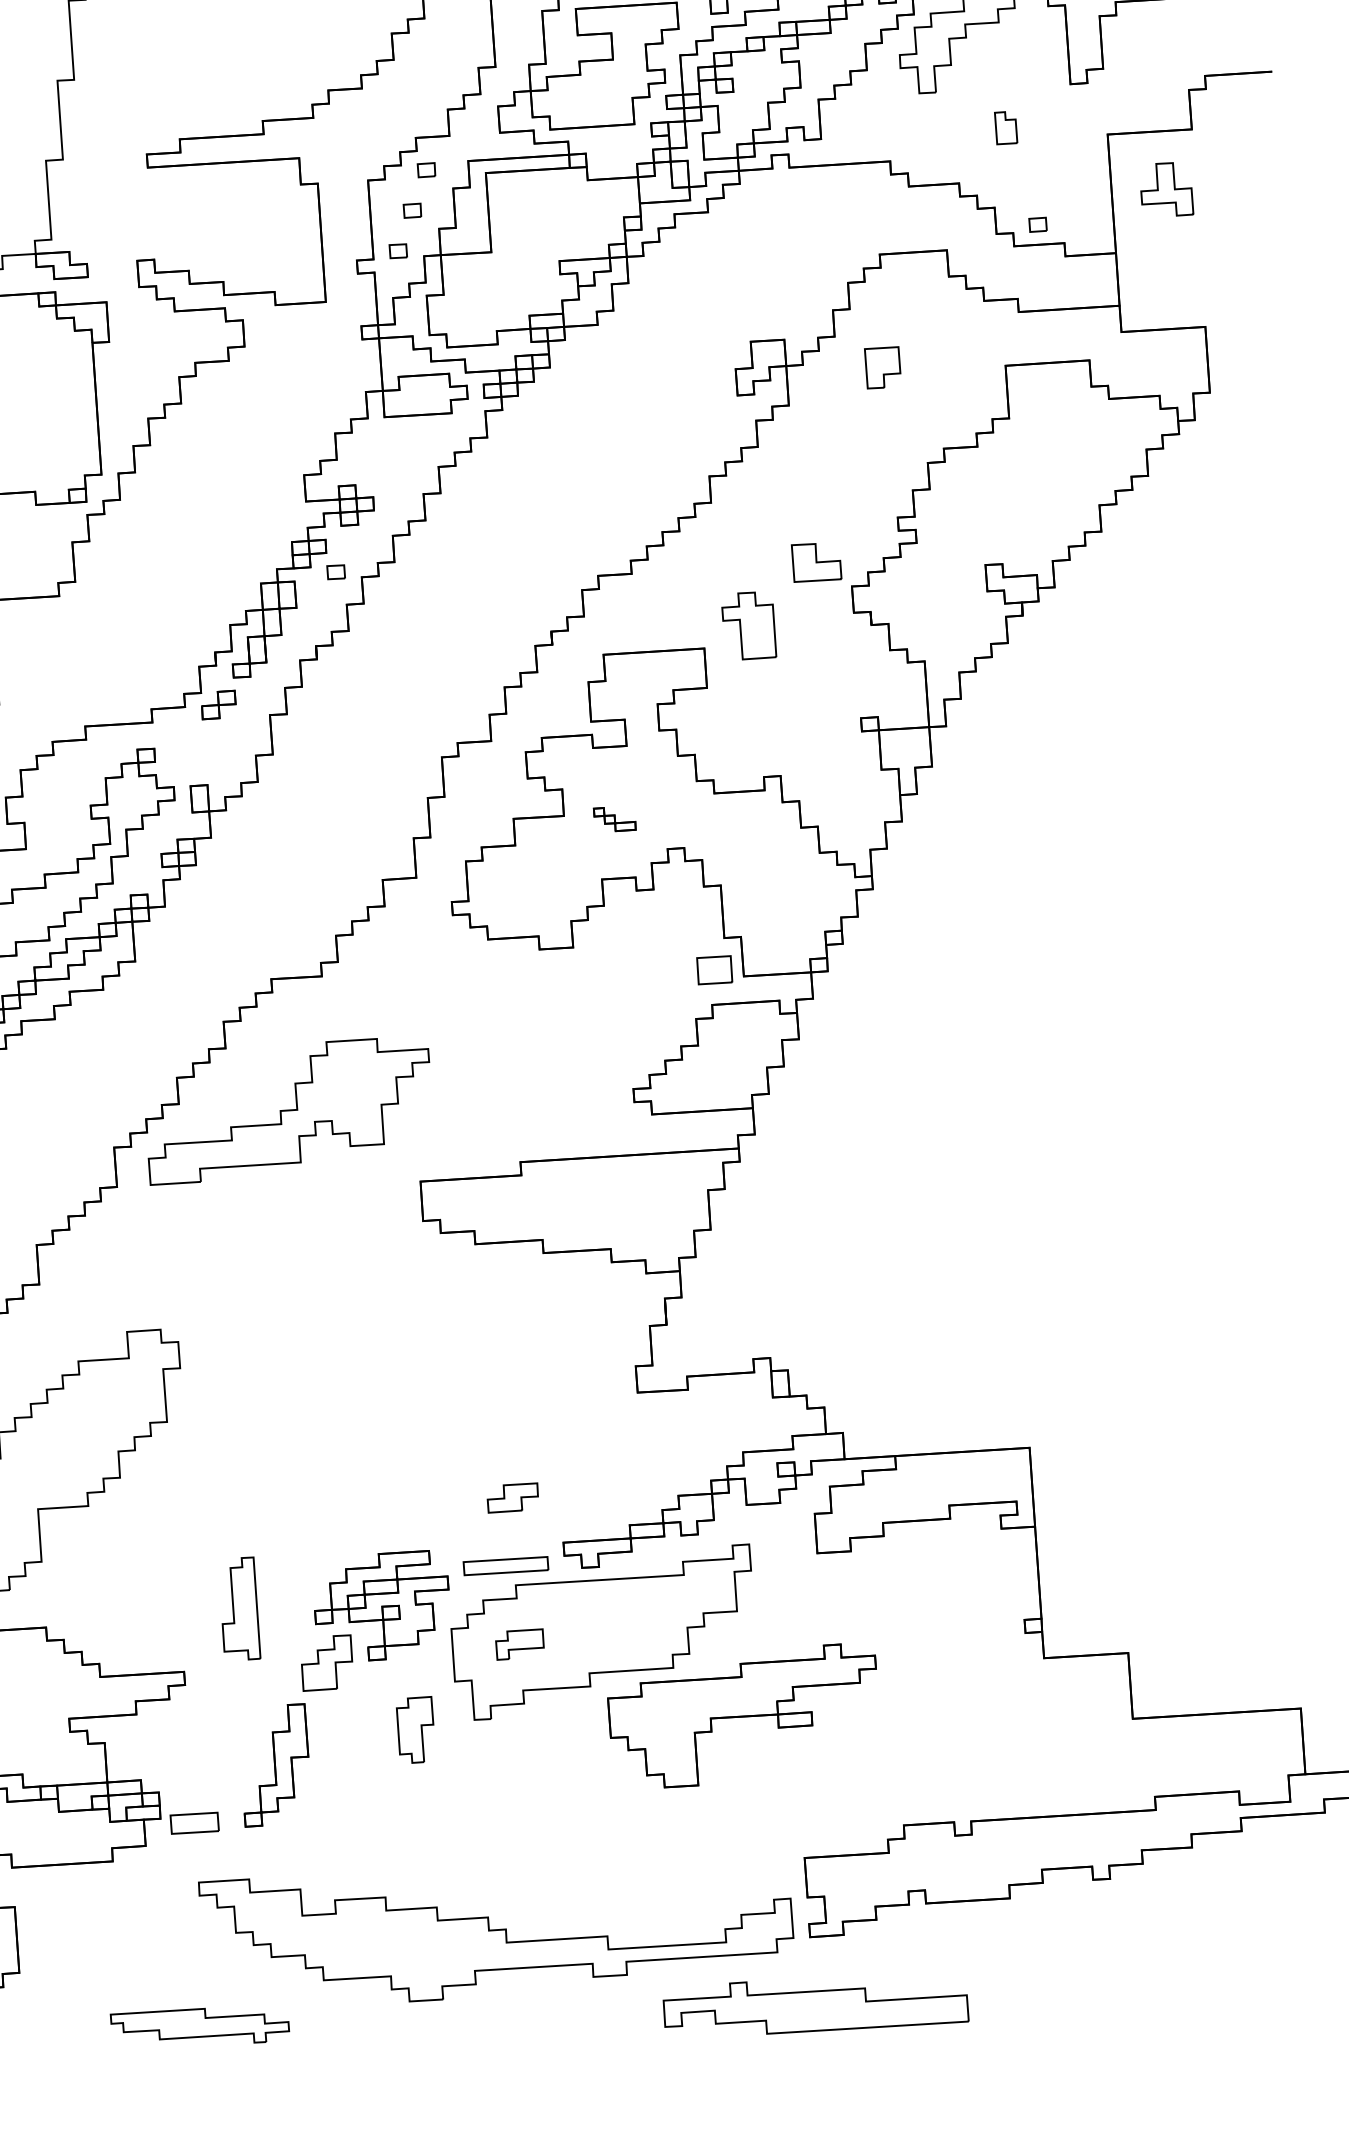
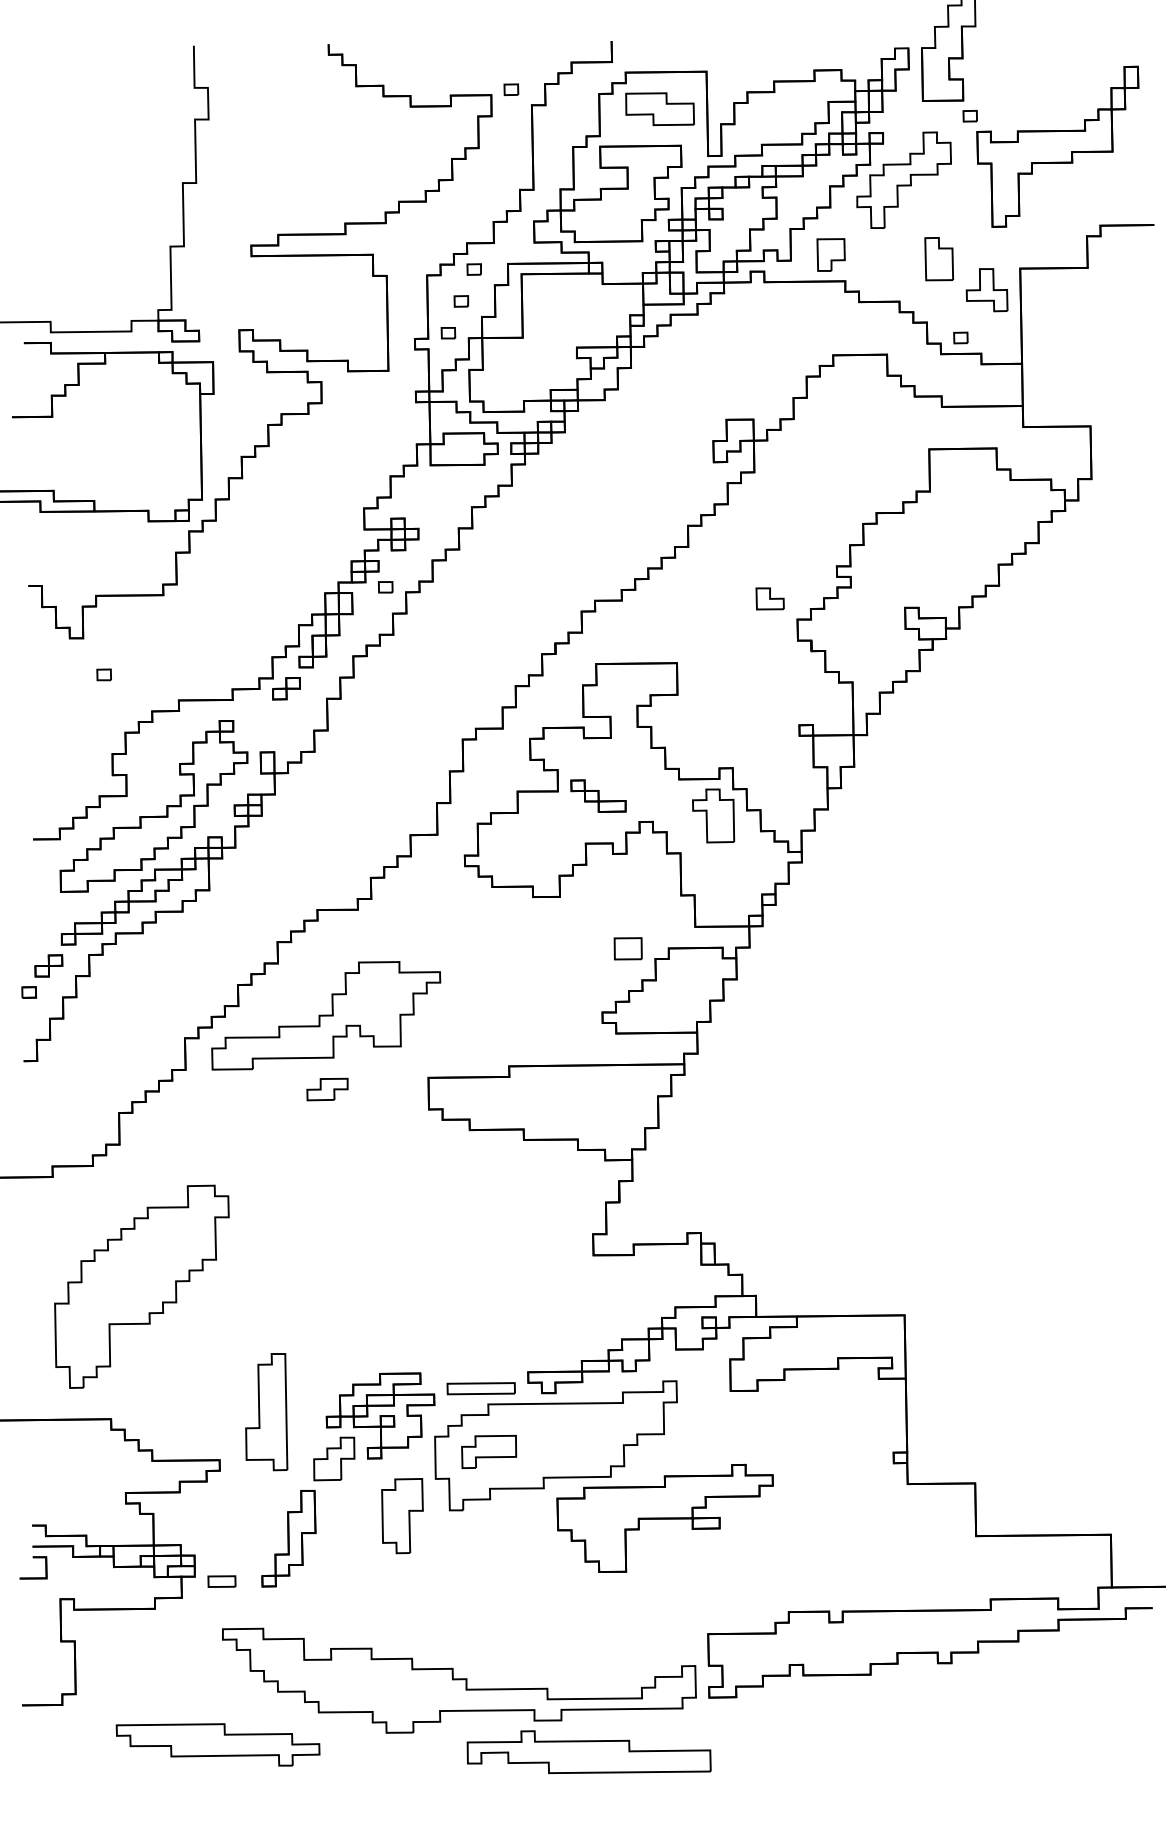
part: (1006, 128) -> (939, 259), size x1.67
part: (1165, 190) -> (986, 290), moved
part: (882, 367) -> (830, 254), moved
part: (815, 561) -> (769, 598), size x0.71
part: (748, 625) -> (713, 815), moved
part: (614, 818) -> (598, 795), size x1.67
part: (713, 969) -> (627, 948), moved
part: (512, 1497) -> (327, 1089), moved
part: (239, 1609) -> (266, 1412), size x1.43
part: (520, 1643) -> (489, 1451), size x1.43
part: (415, 1730) -> (402, 1516), size x1.43
part: (194, 1823) -> (221, 1581), size x0.71
part: (814, 2004) -> (588, 1751), moved
part: (199, 2026) -> (217, 1744), size x1.43

